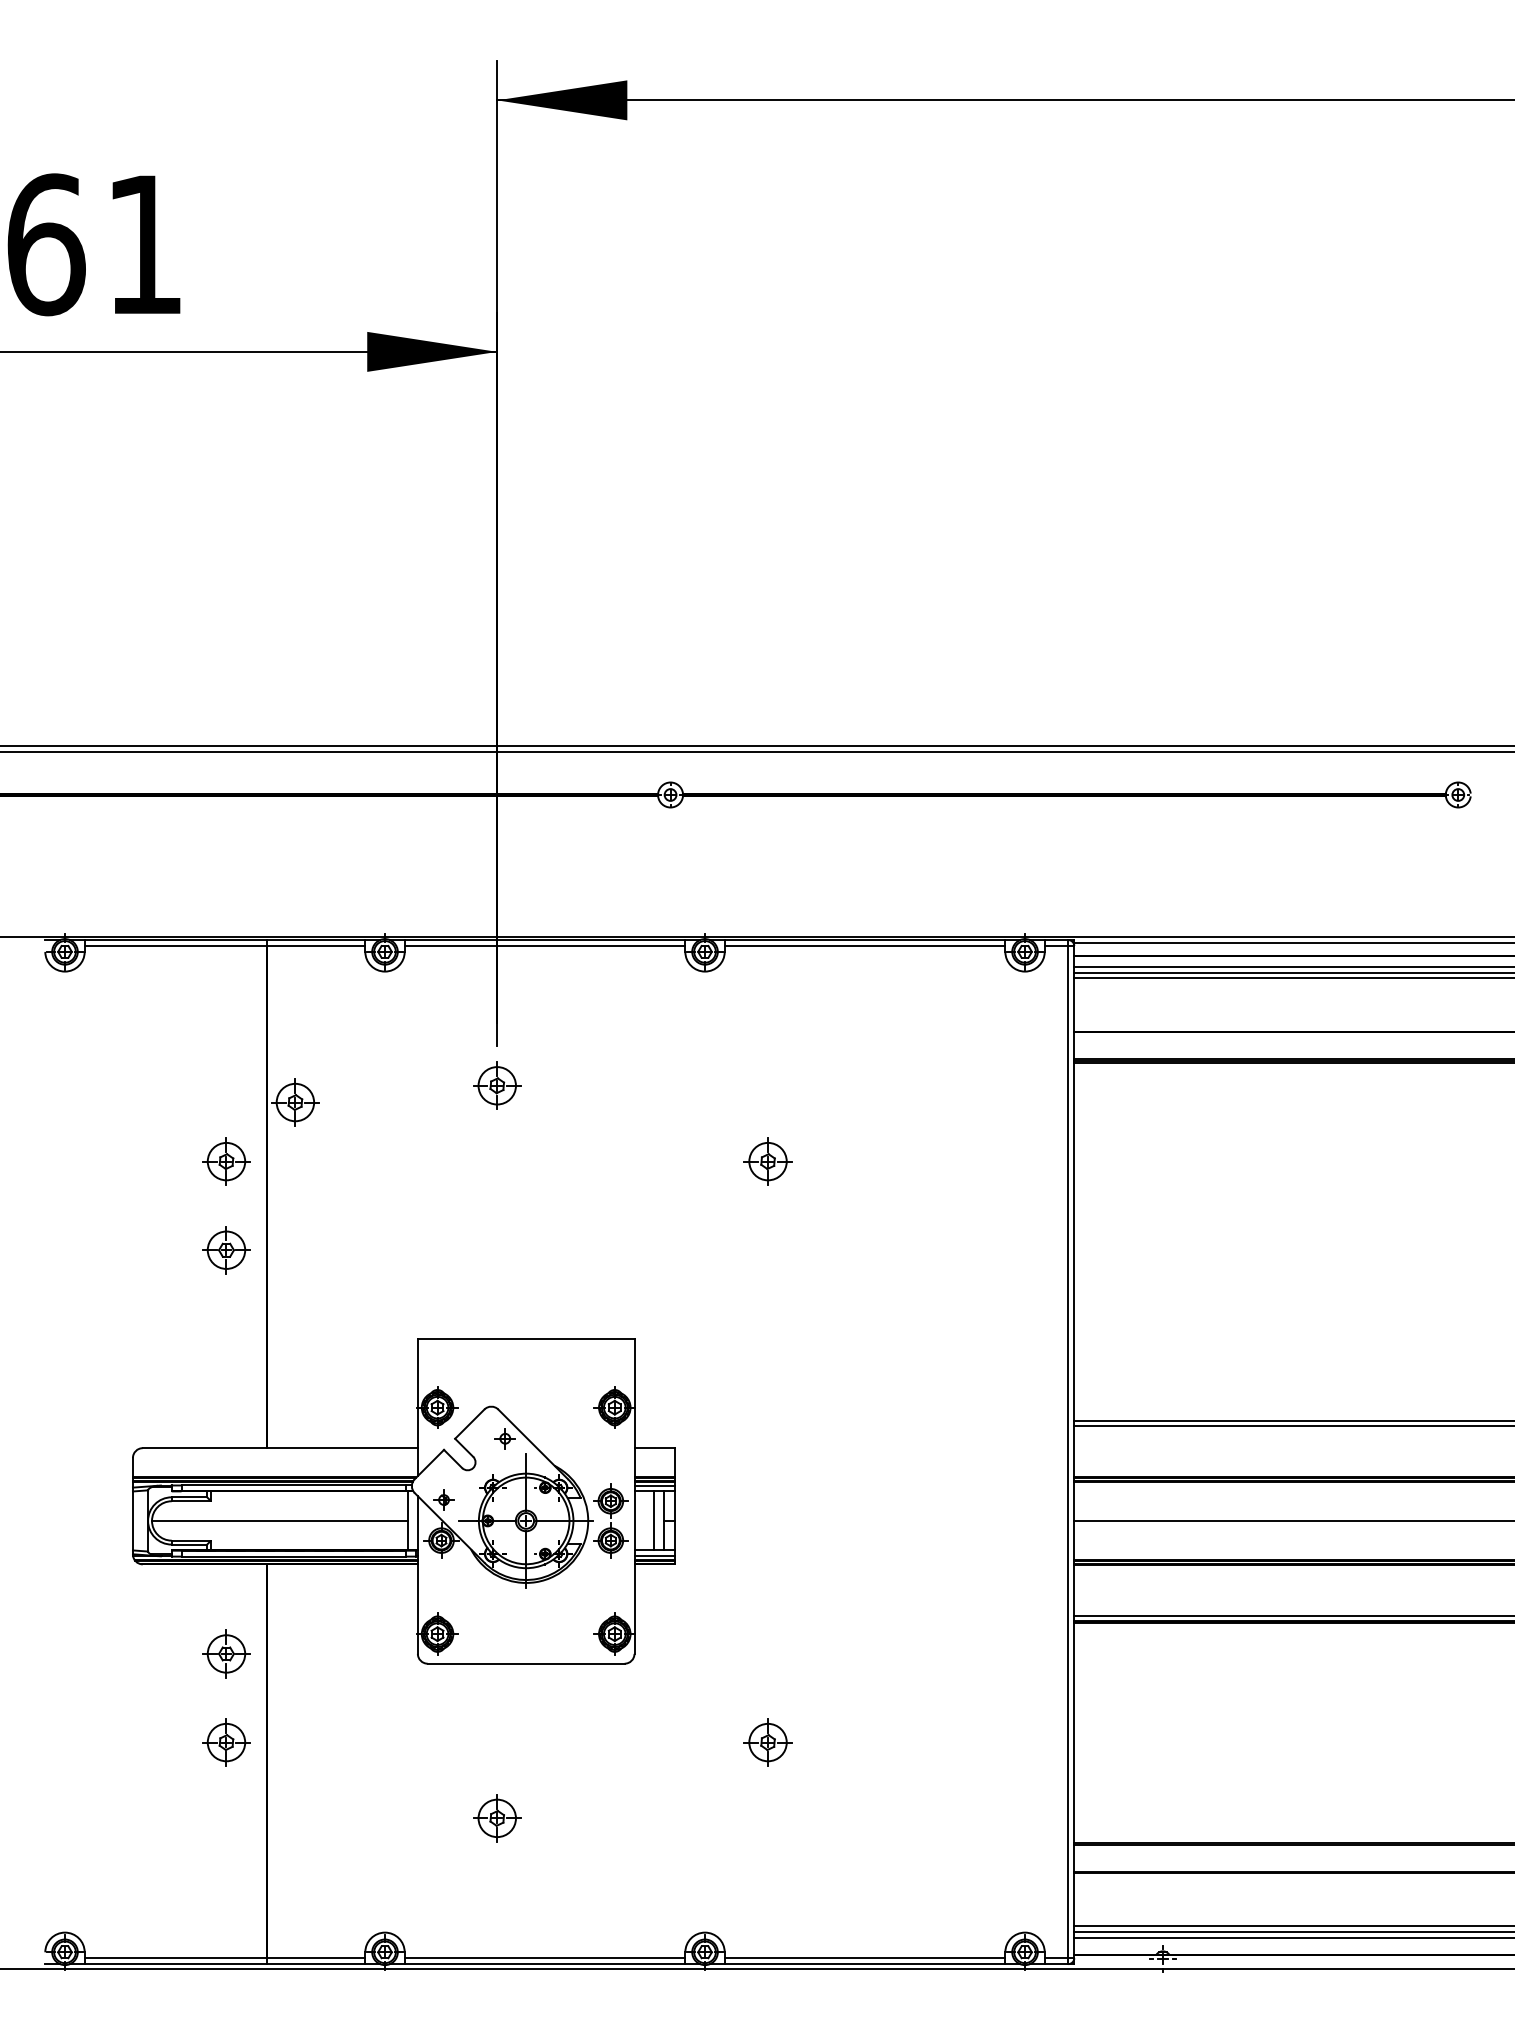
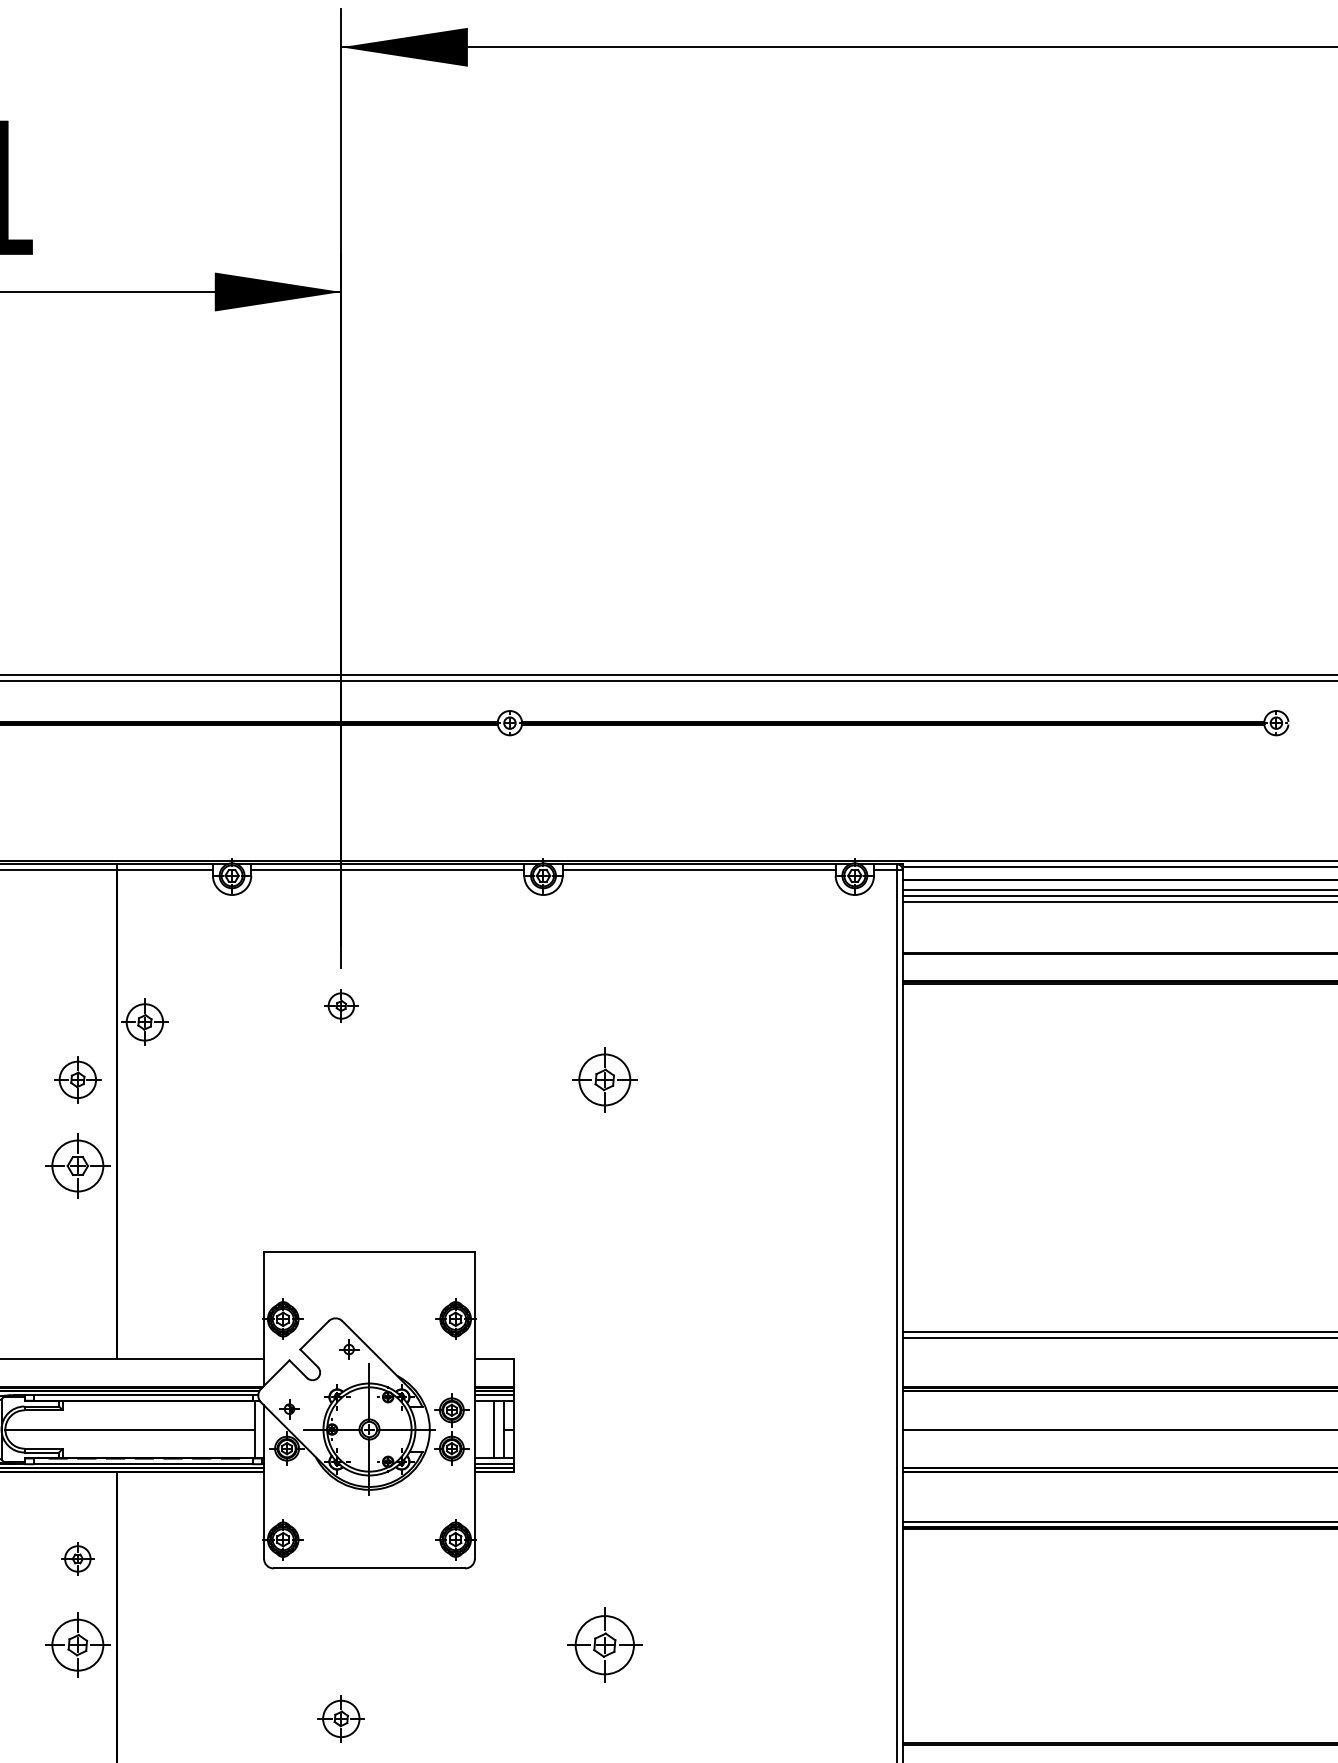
part: (497, 1085) -> (341, 1005), size x0.7
part: (767, 1161) -> (604, 1079), size x1.4
part: (226, 1250) -> (77, 1166), size x1.4
part: (226, 1653) -> (77, 1558), size x0.7
part: (226, 1742) -> (77, 1645), size x1.4
part: (767, 1742) -> (604, 1645), size x1.6

